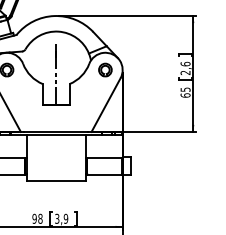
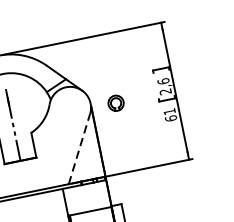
part: (105, 69) -> (116, 102), moved
text: (185, 89) -> (169, 111), 65 -> 61
line: (106, 105) -> (80, 149), solid -> dashed

